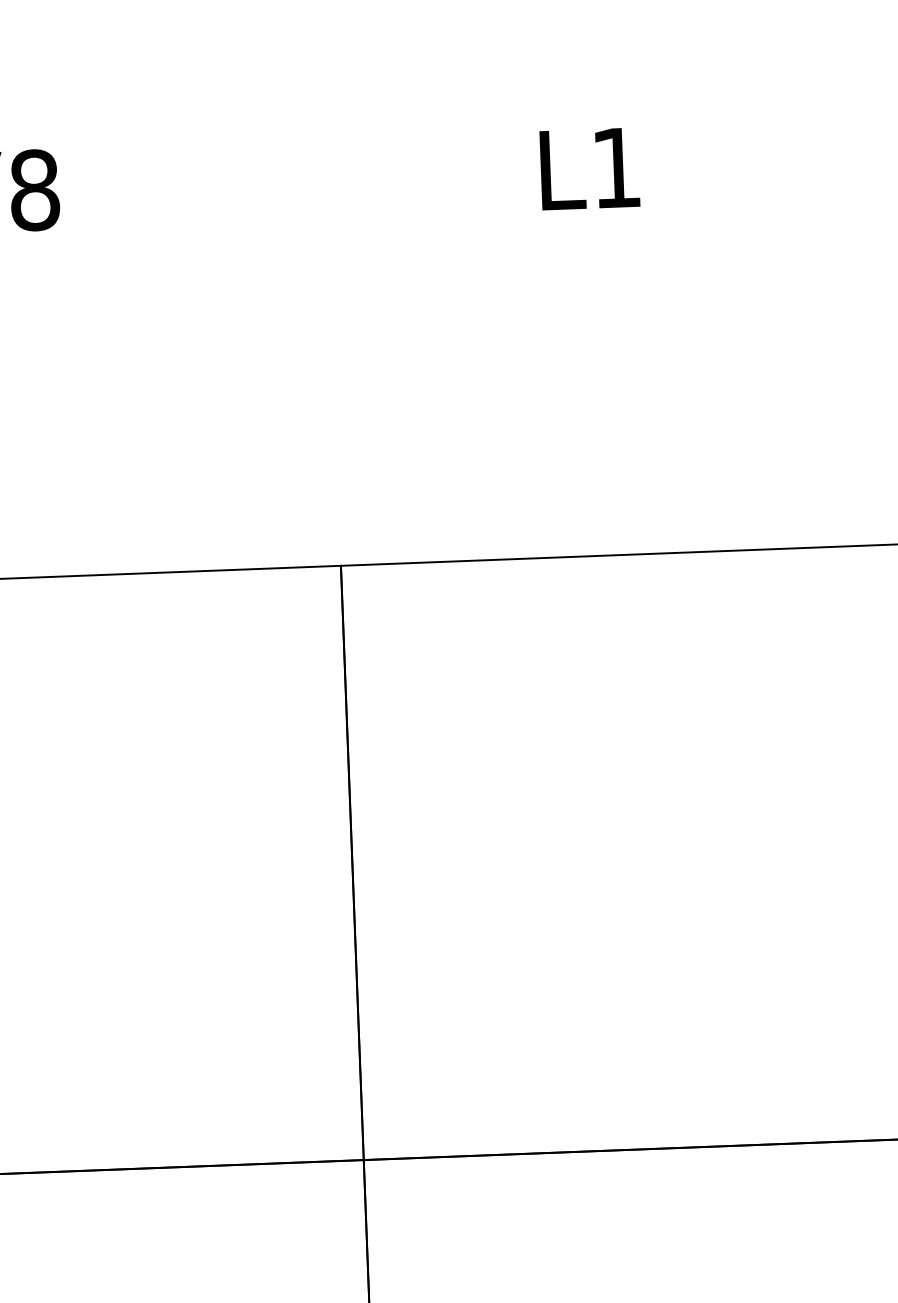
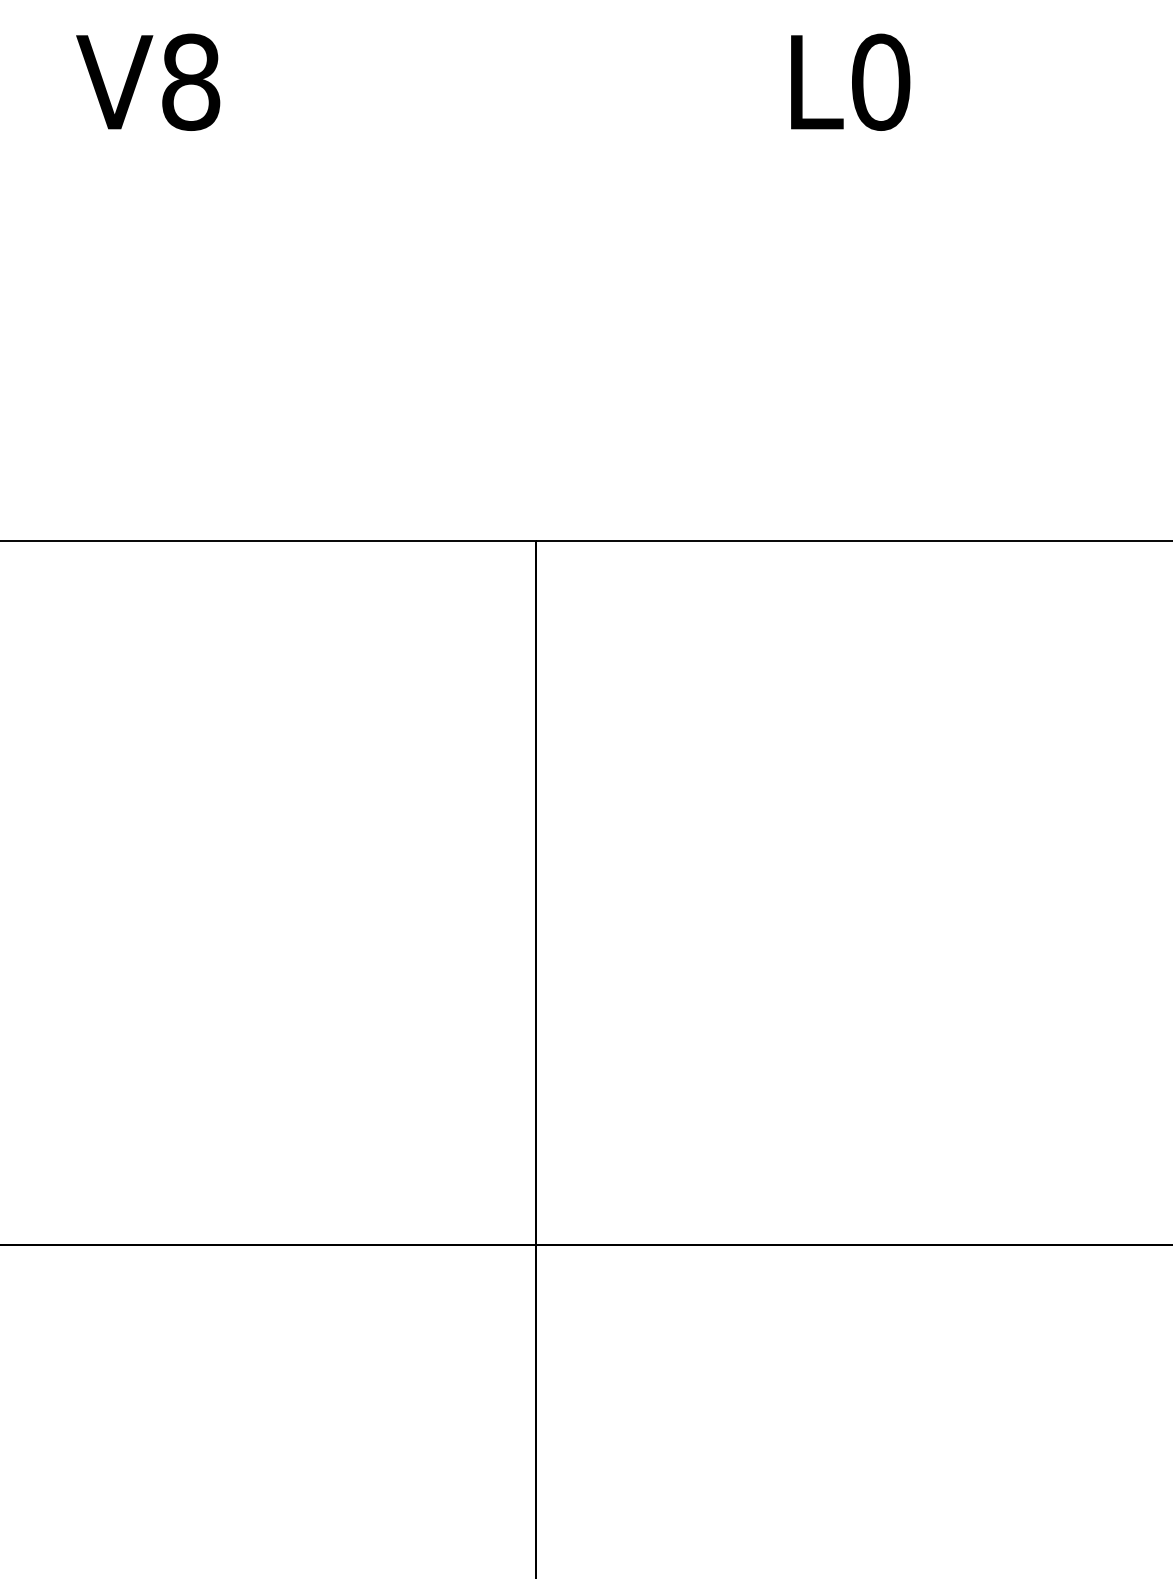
text: (617, 167) -> (881, 81), L1 -> L0

